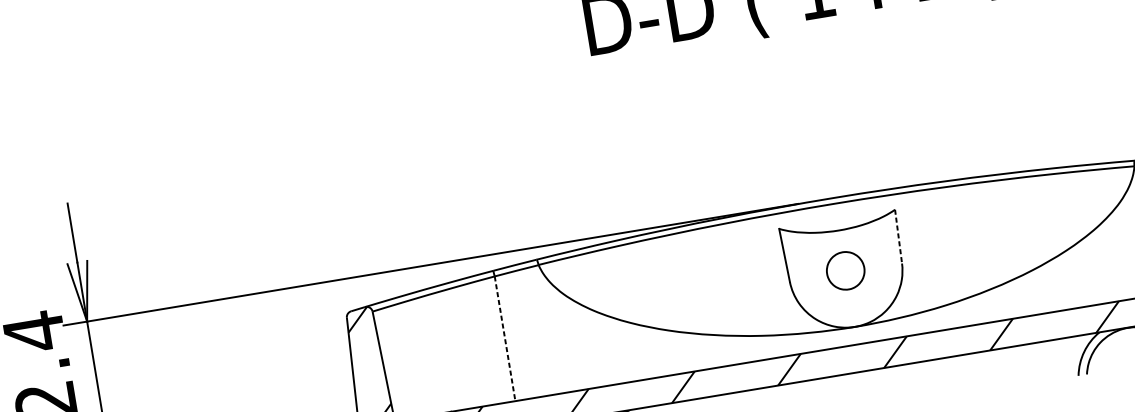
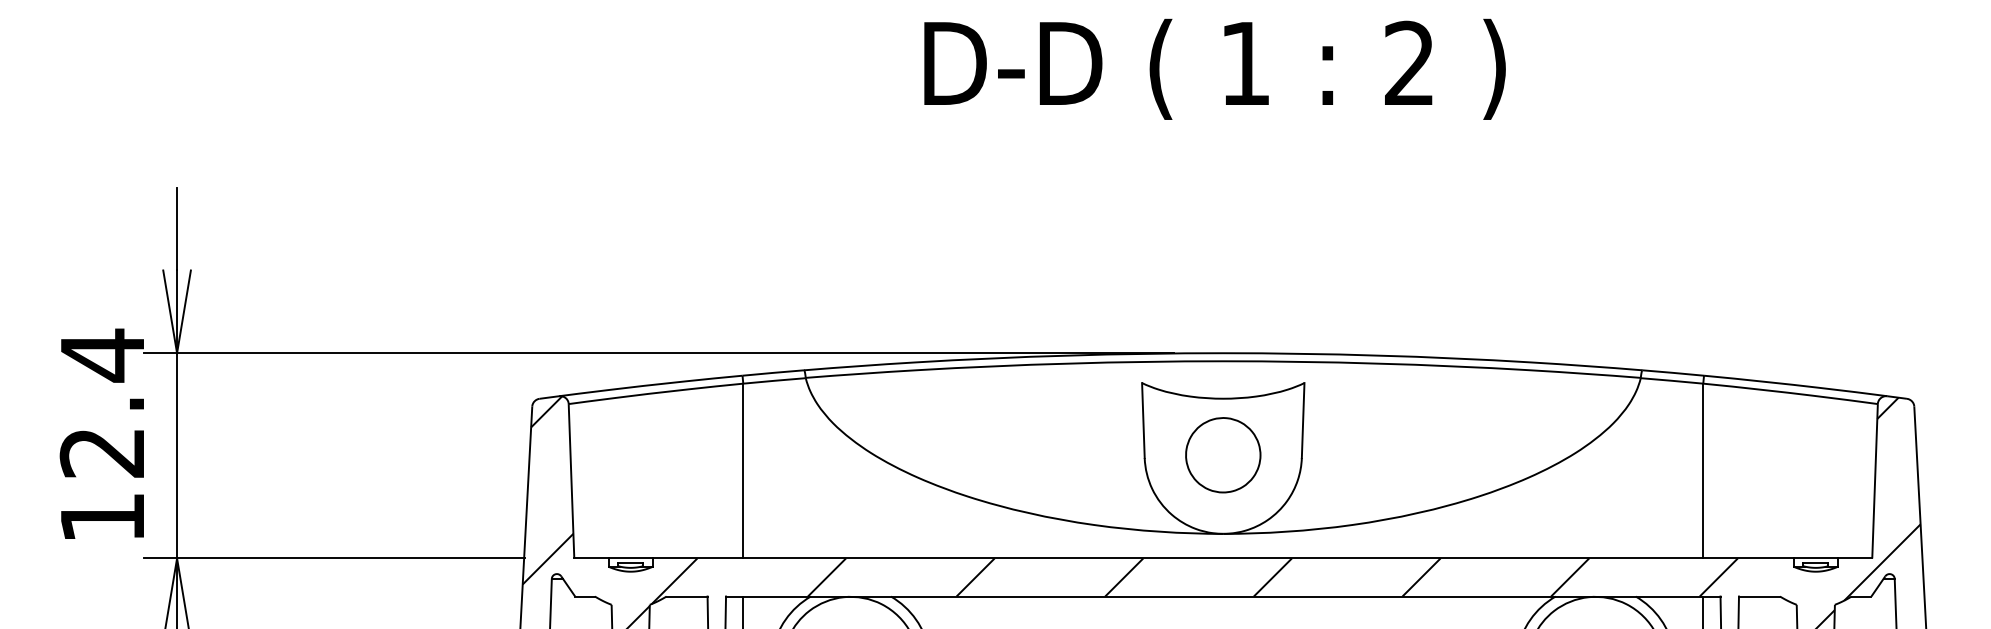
line: (898, 237) -> (1303, 421), dashed -> solid
part: (845, 270) -> (1223, 455), size x1.43
line: (505, 339) -> (743, 471), dashed -> solid

